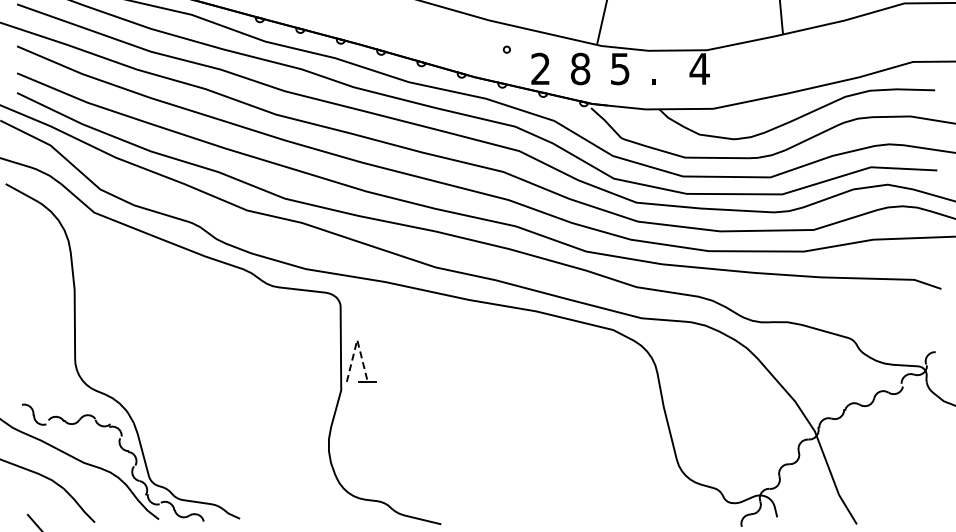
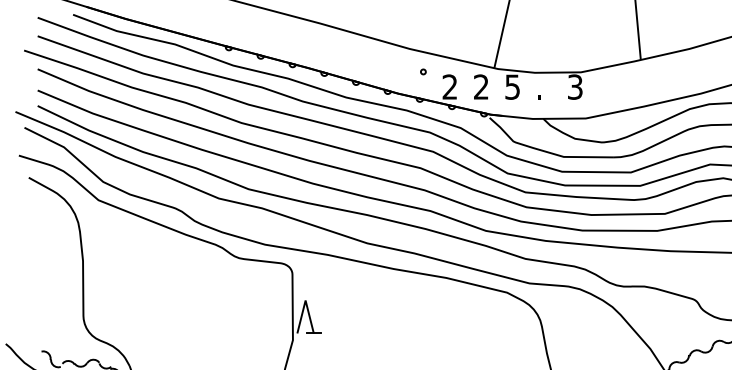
text: (580, 68) -> (481, 86), 8 -> 2
text: (699, 68) -> (575, 86), 4 -> 3
line: (357, 340) -> (305, 300), dashed -> solid

